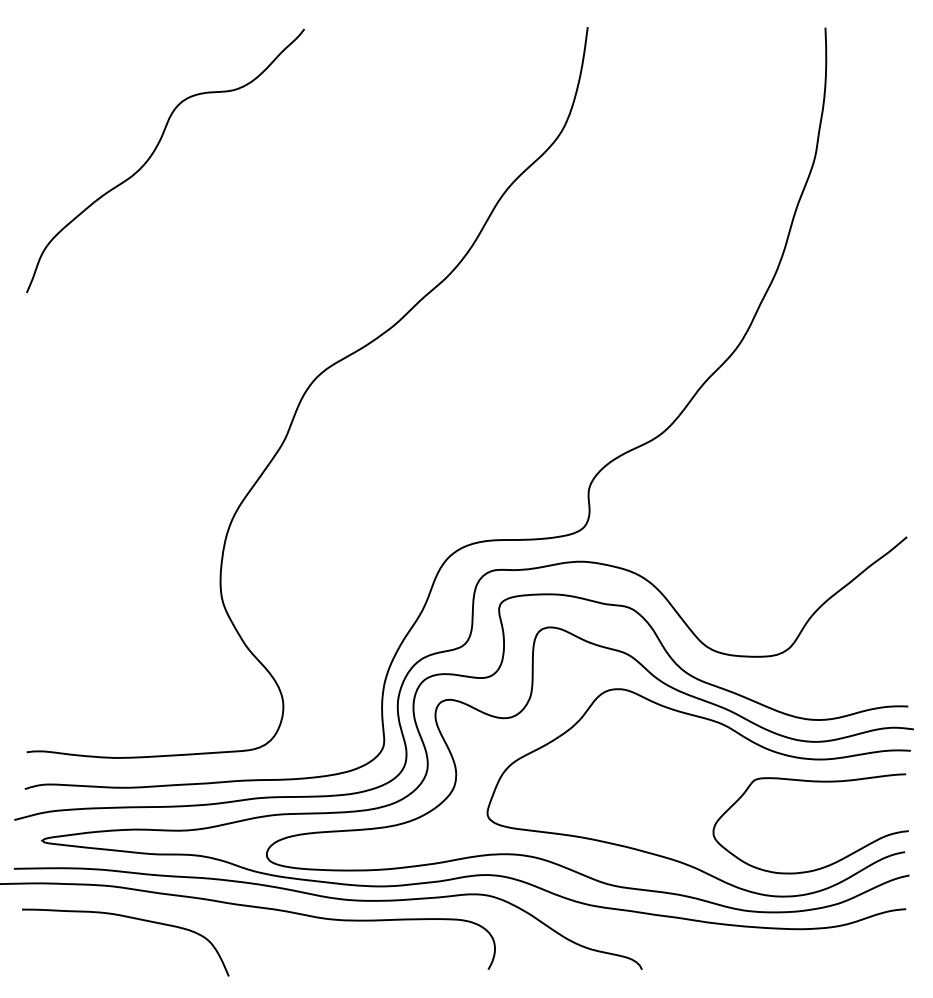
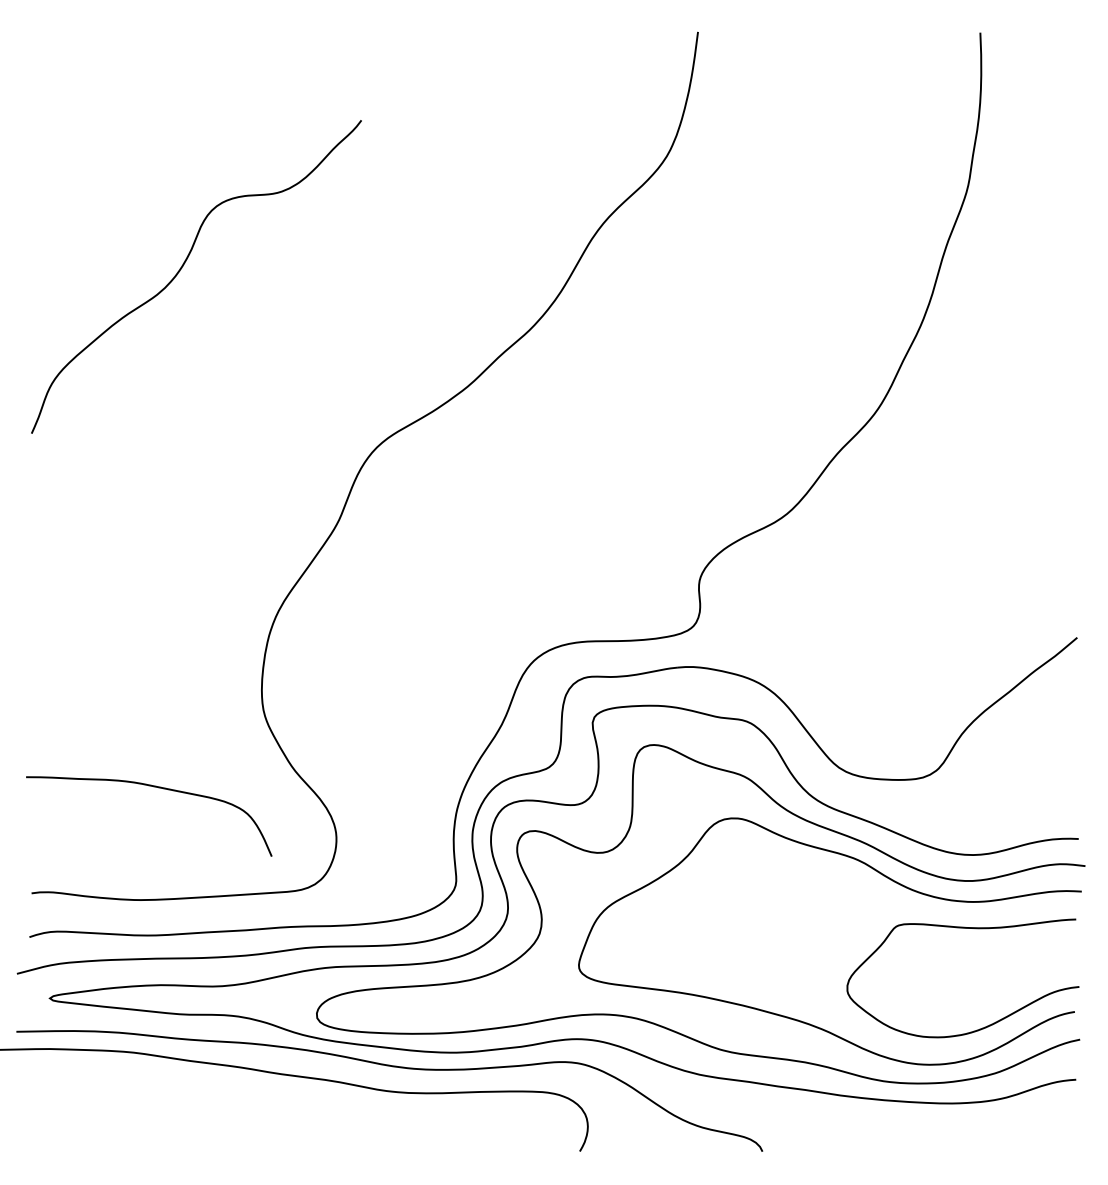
curve: (153, 153) -> (182, 268), moved
curve: (129, 918) -> (153, 787), moved

